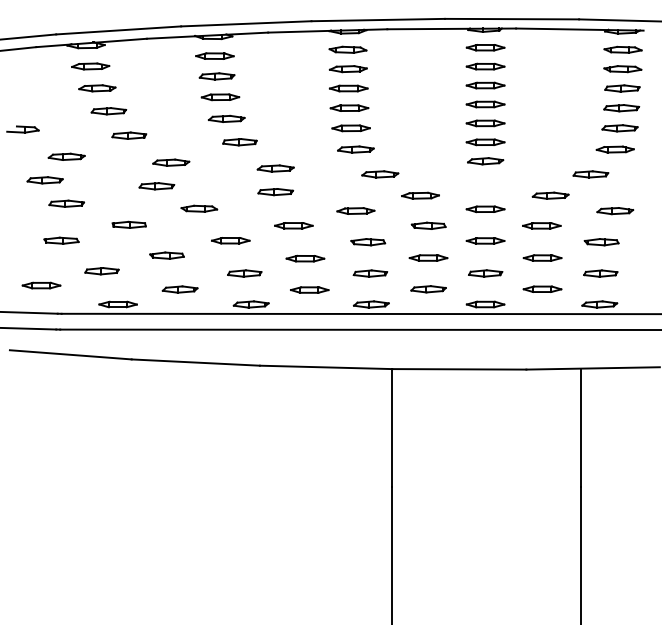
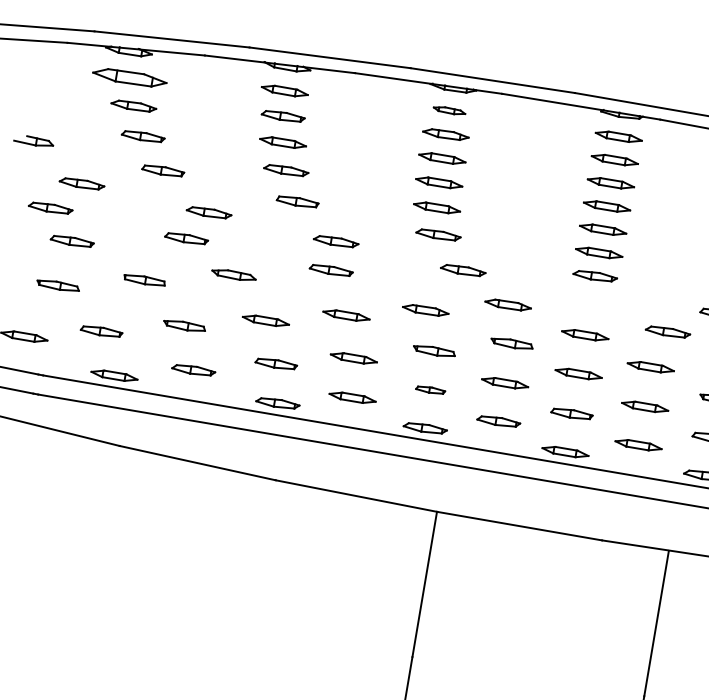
part: (347, 49) -> (448, 110), size x0.7
part: (90, 66) -> (129, 77), size x1.6
part: (370, 273) -> (430, 390), size x0.7

